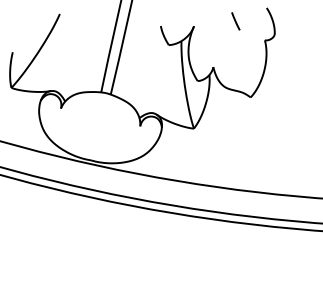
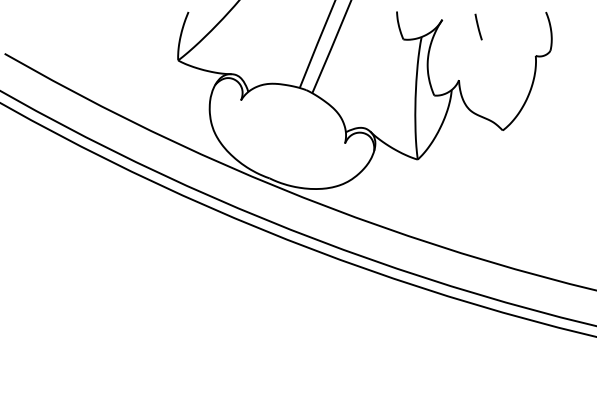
line: (235, 21) -> (478, 26), moved

